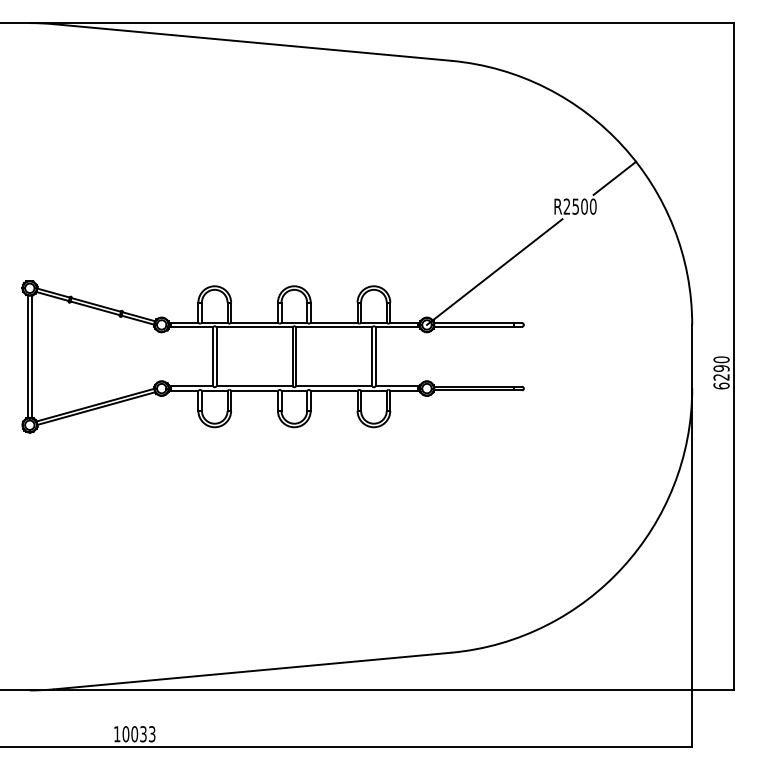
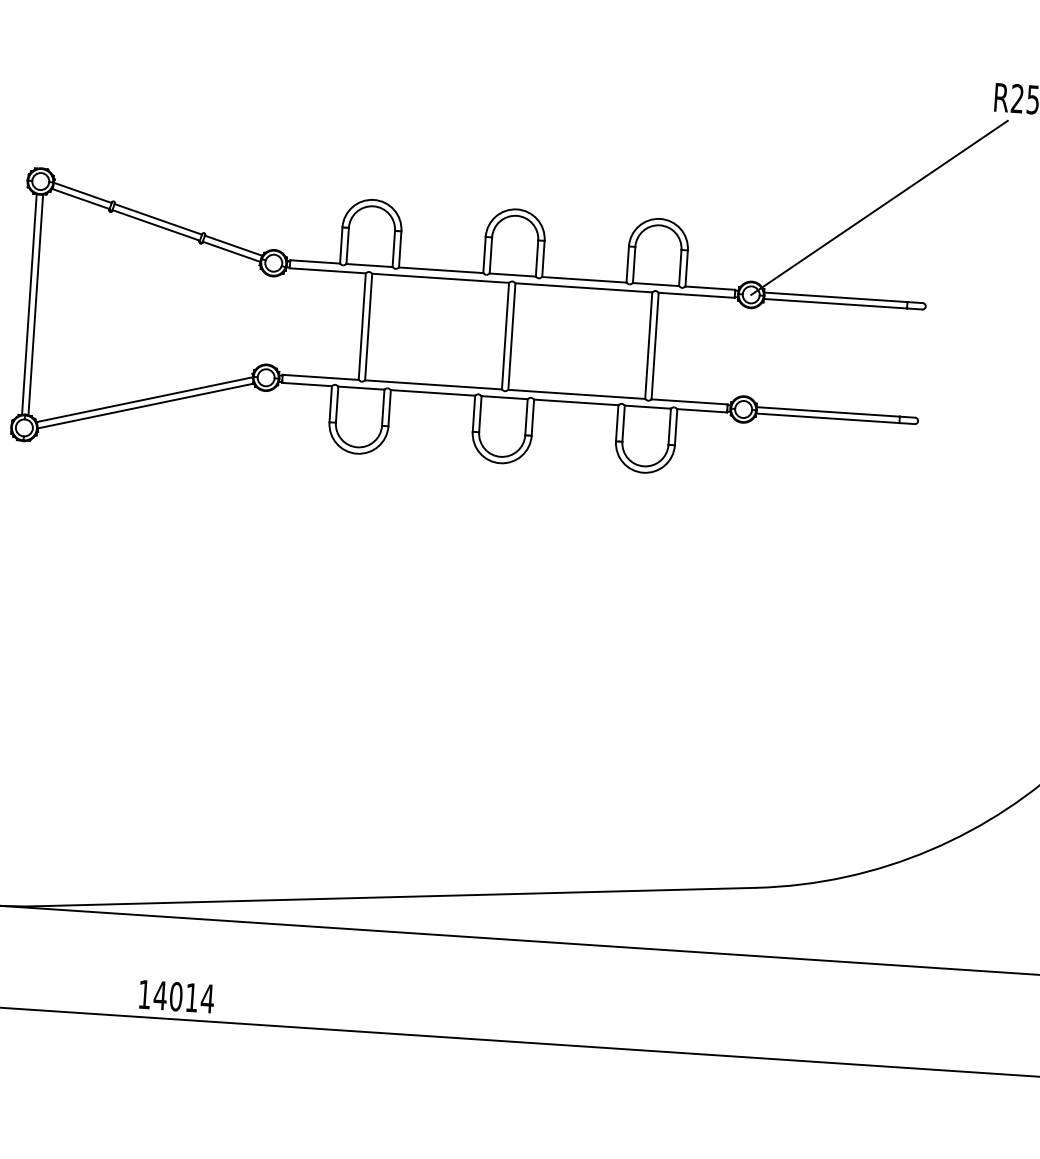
text: (138, 734) -> (183, 997), 10033 -> 14014

